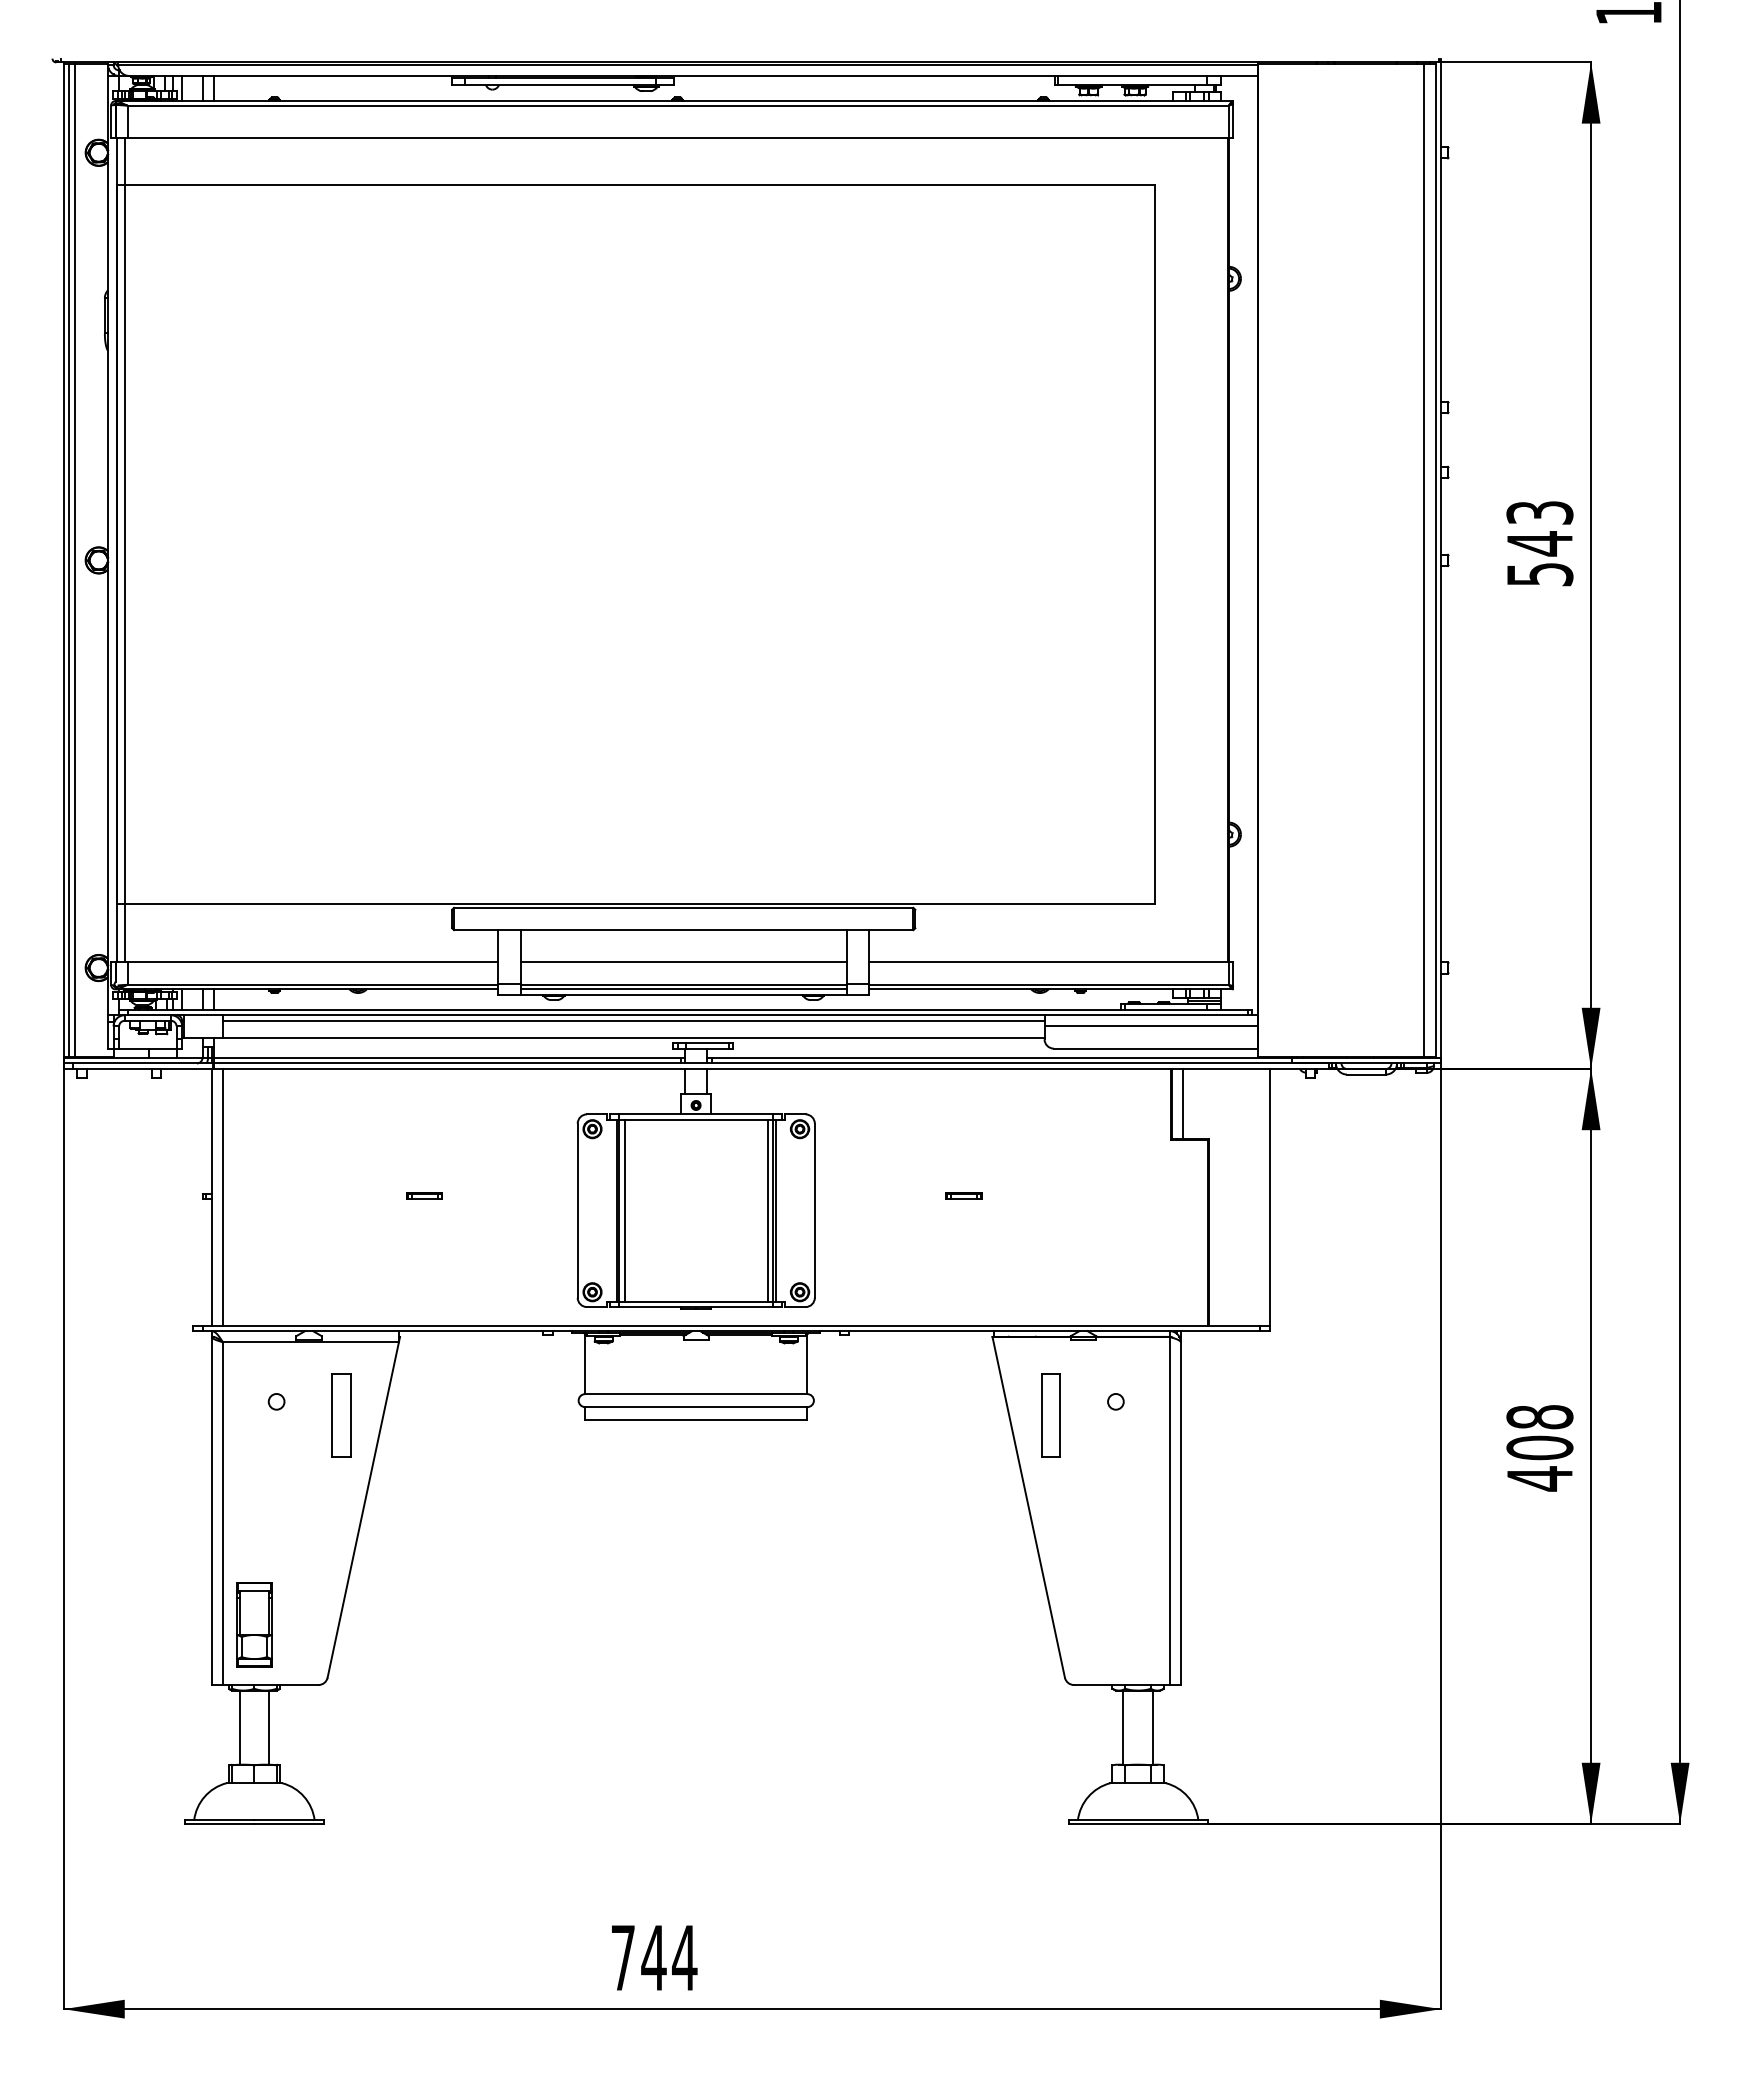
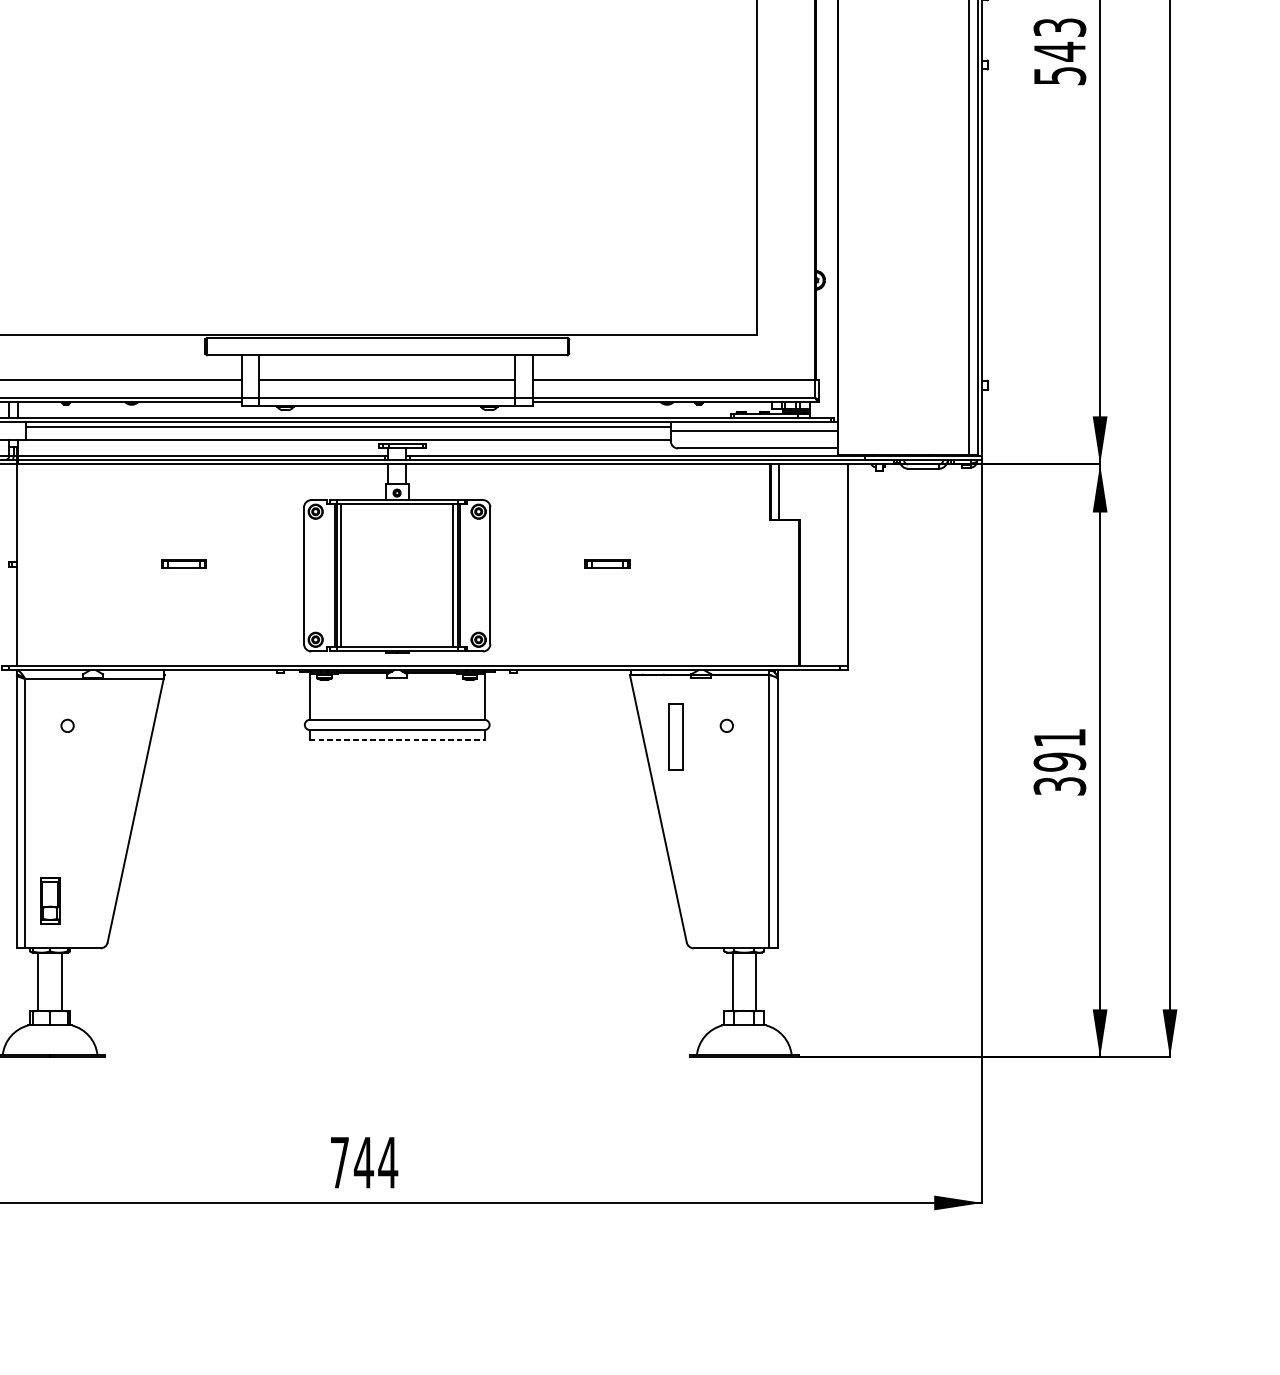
line: (683, 989) -> (387, 402), removed
part: (424, 1195) -> (183, 563), size x1.6
part: (963, 1195) -> (607, 563), size x1.6
line: (222, 1197) -> (25, 565), removed
part: (341, 1415) -> (118, 736), removed
line: (696, 1420) -> (397, 740), solid -> dashed
text: (1539, 1448) -> (1059, 762), 408 -> 391
part: (254, 1624) -> (50, 900), size x0.7

